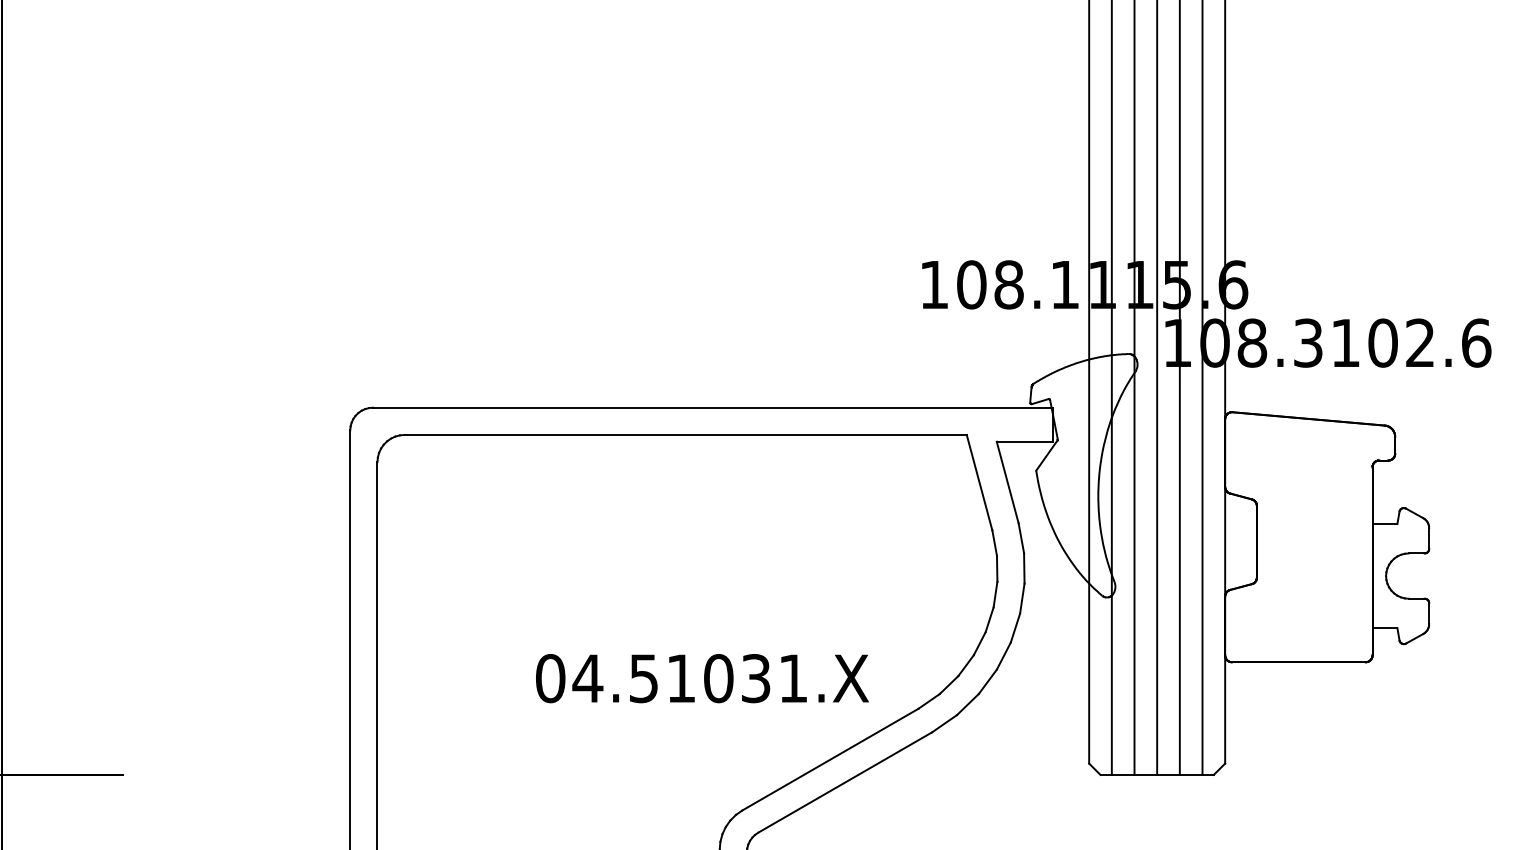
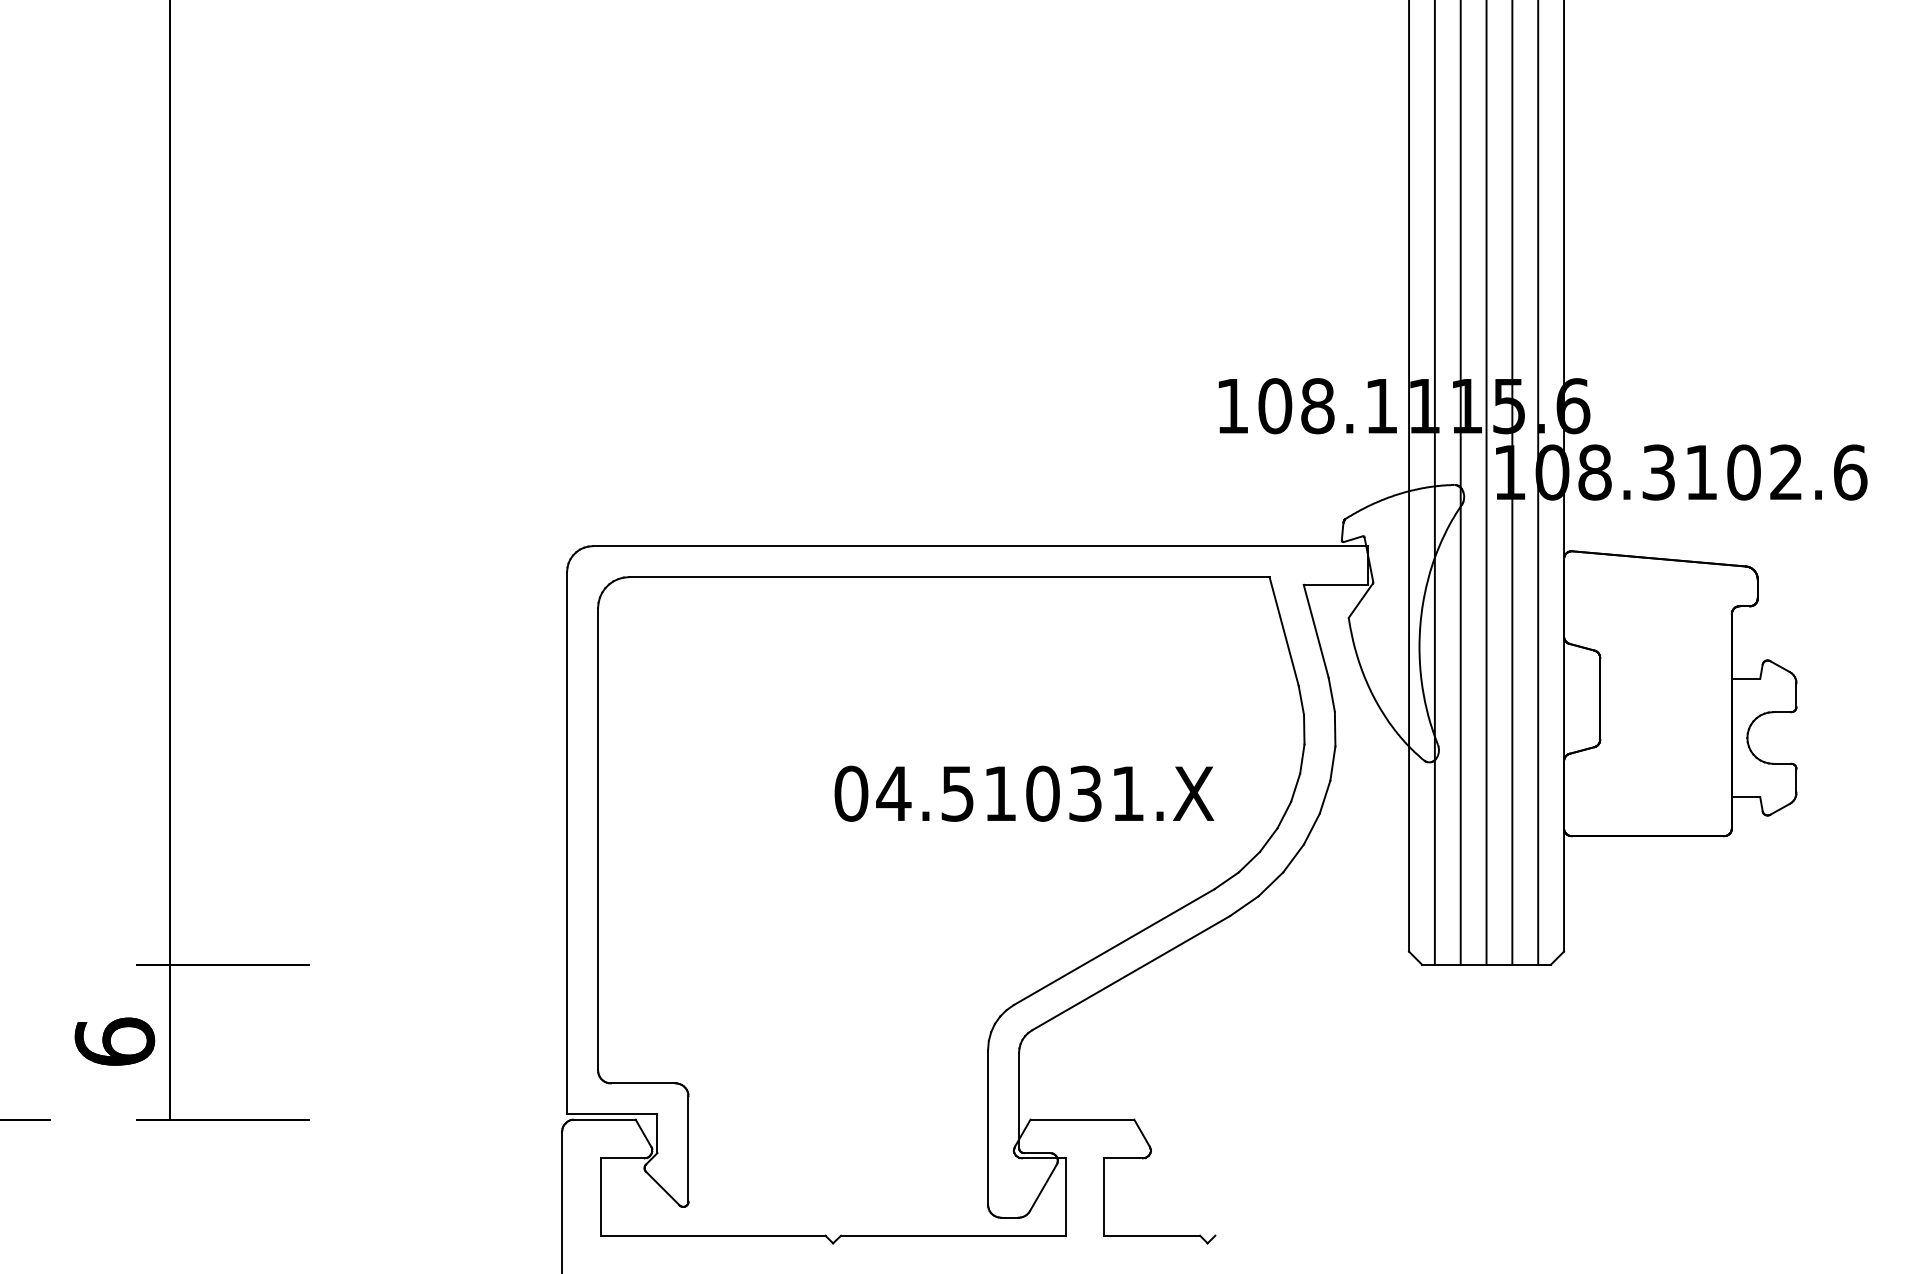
text: (702, 678) -> (1024, 793), moved

